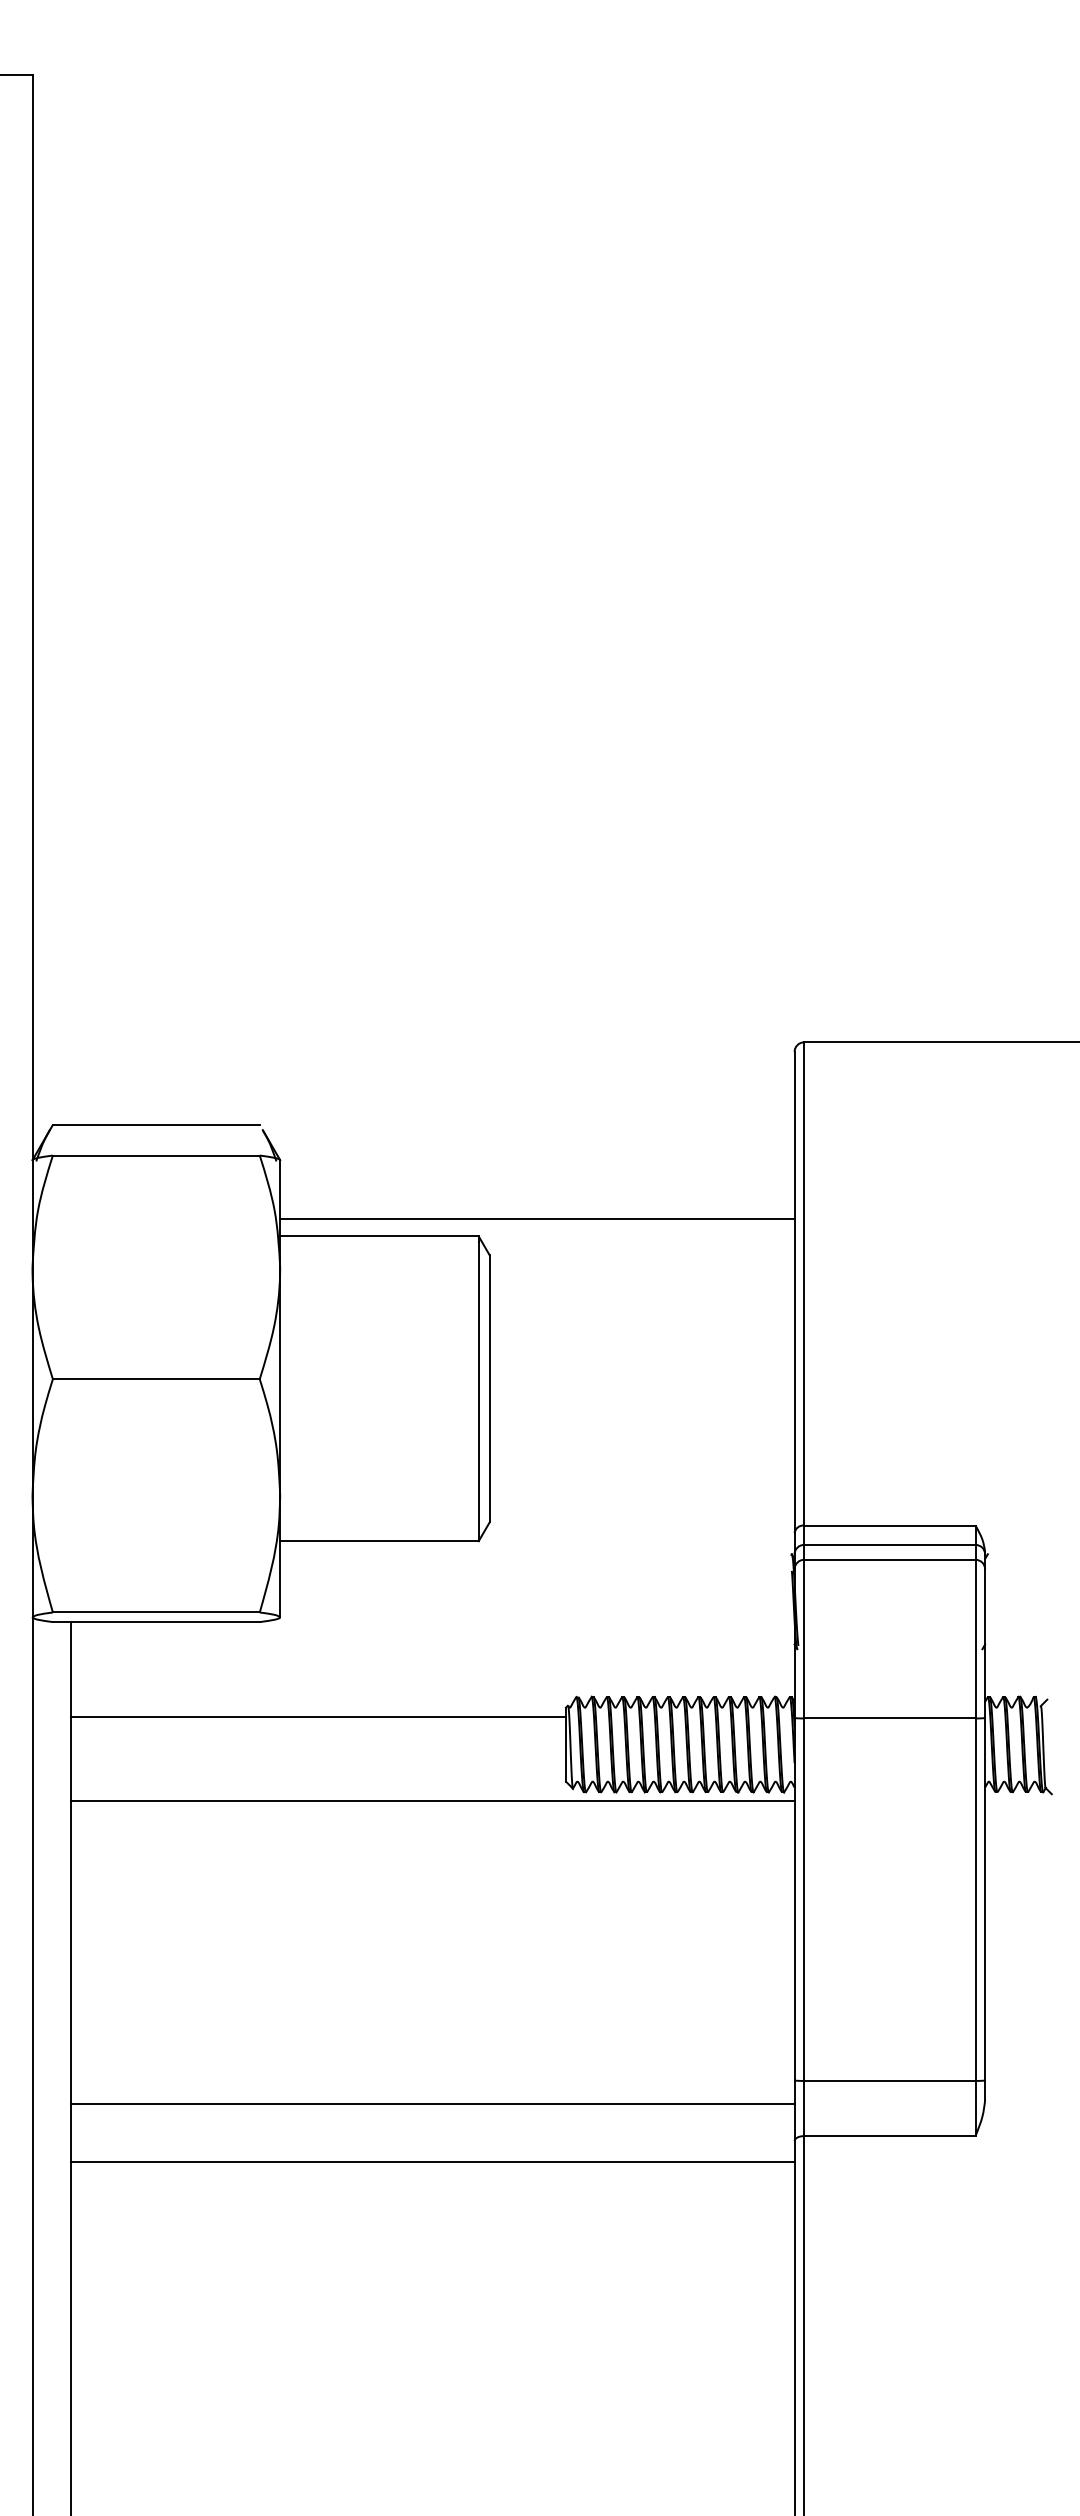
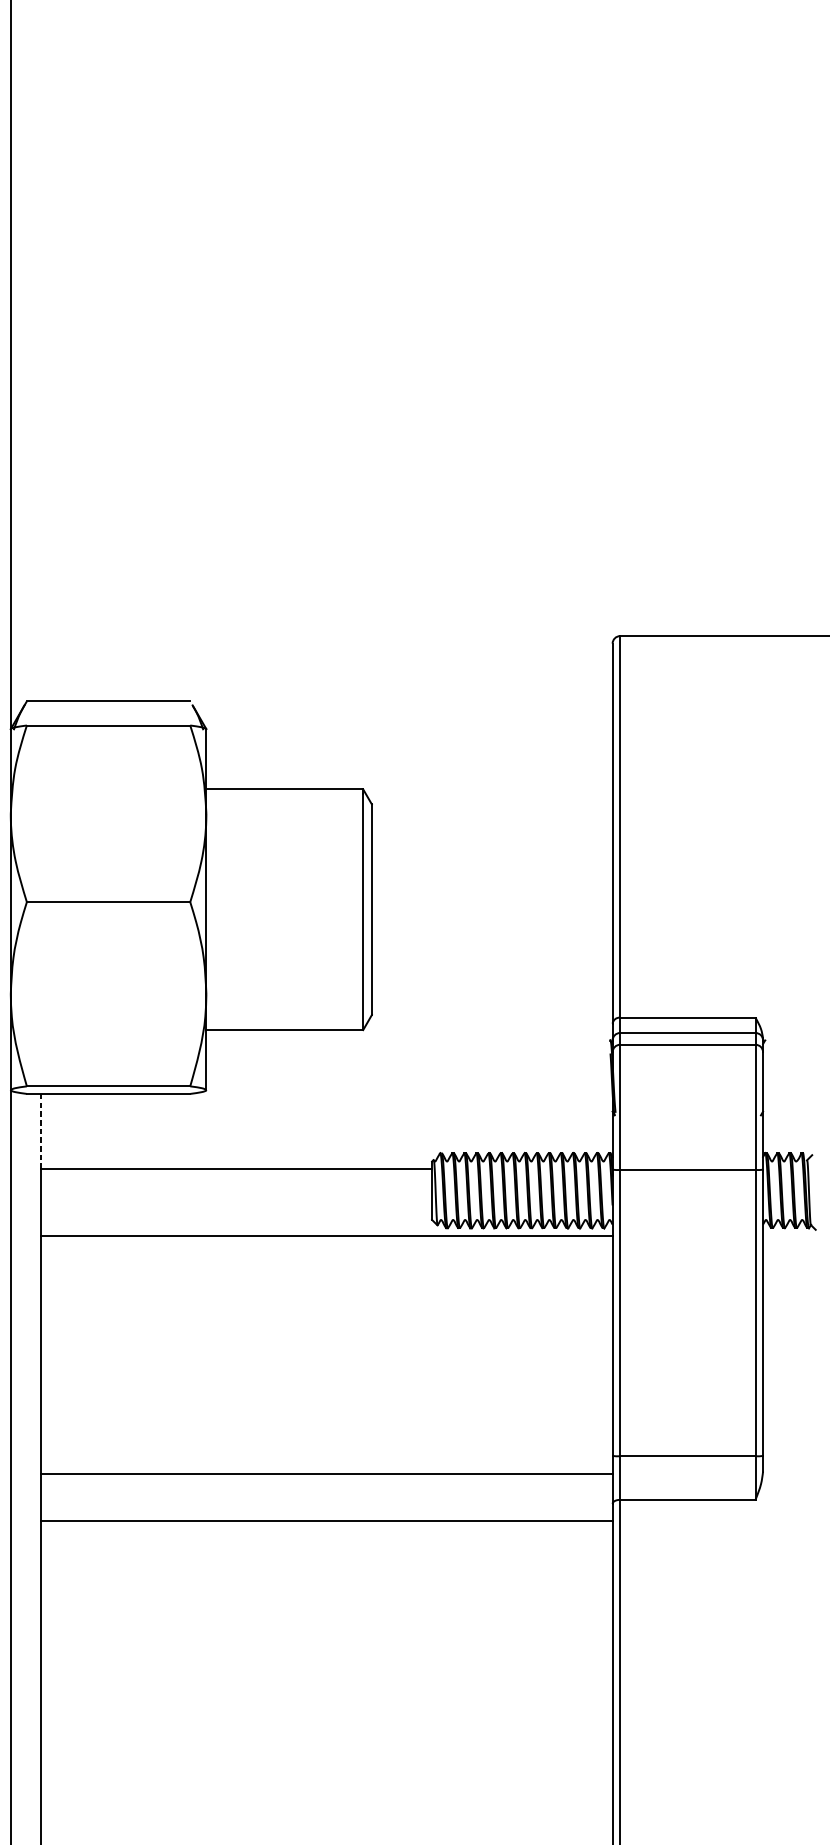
line: (537, 1218) -> (409, 775), removed
line: (70, 1669) -> (40, 1131), solid -> dashed

